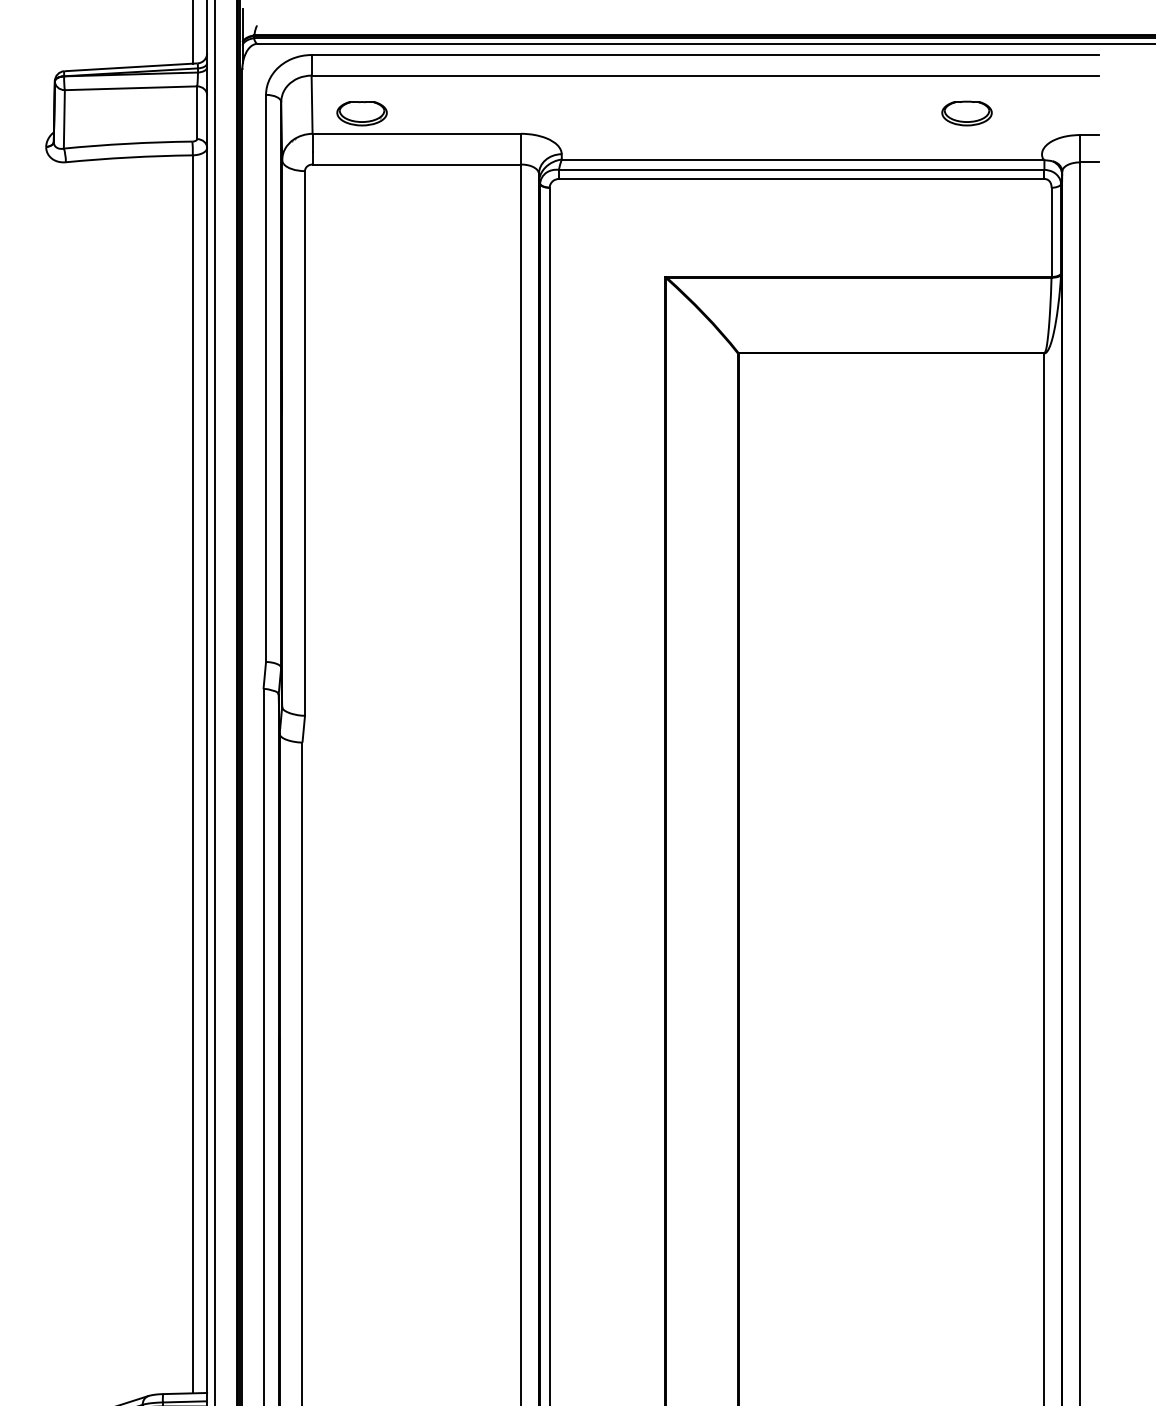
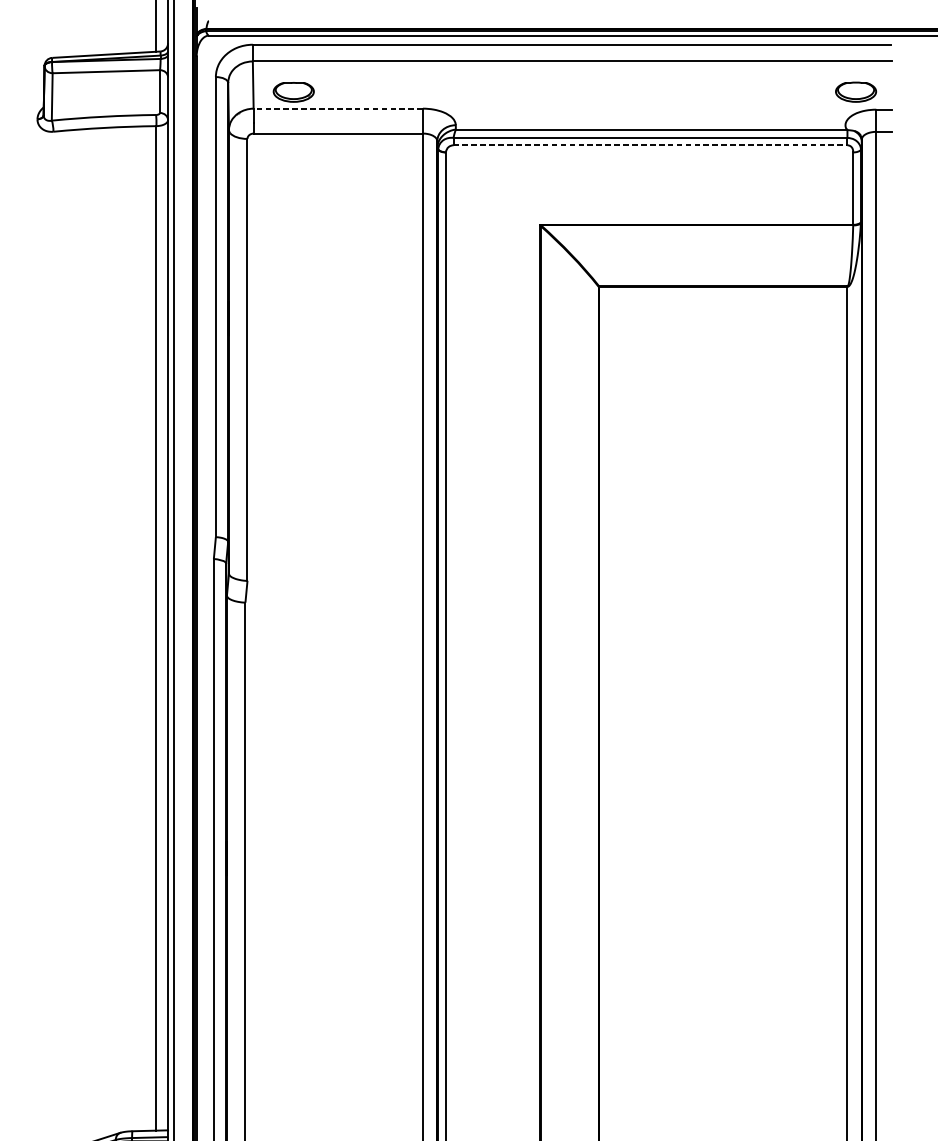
part: (966, 113) -> (855, 92), moved
line: (416, 133) -> (337, 108), solid -> dashed
line: (801, 178) -> (650, 144), solid -> dashed

